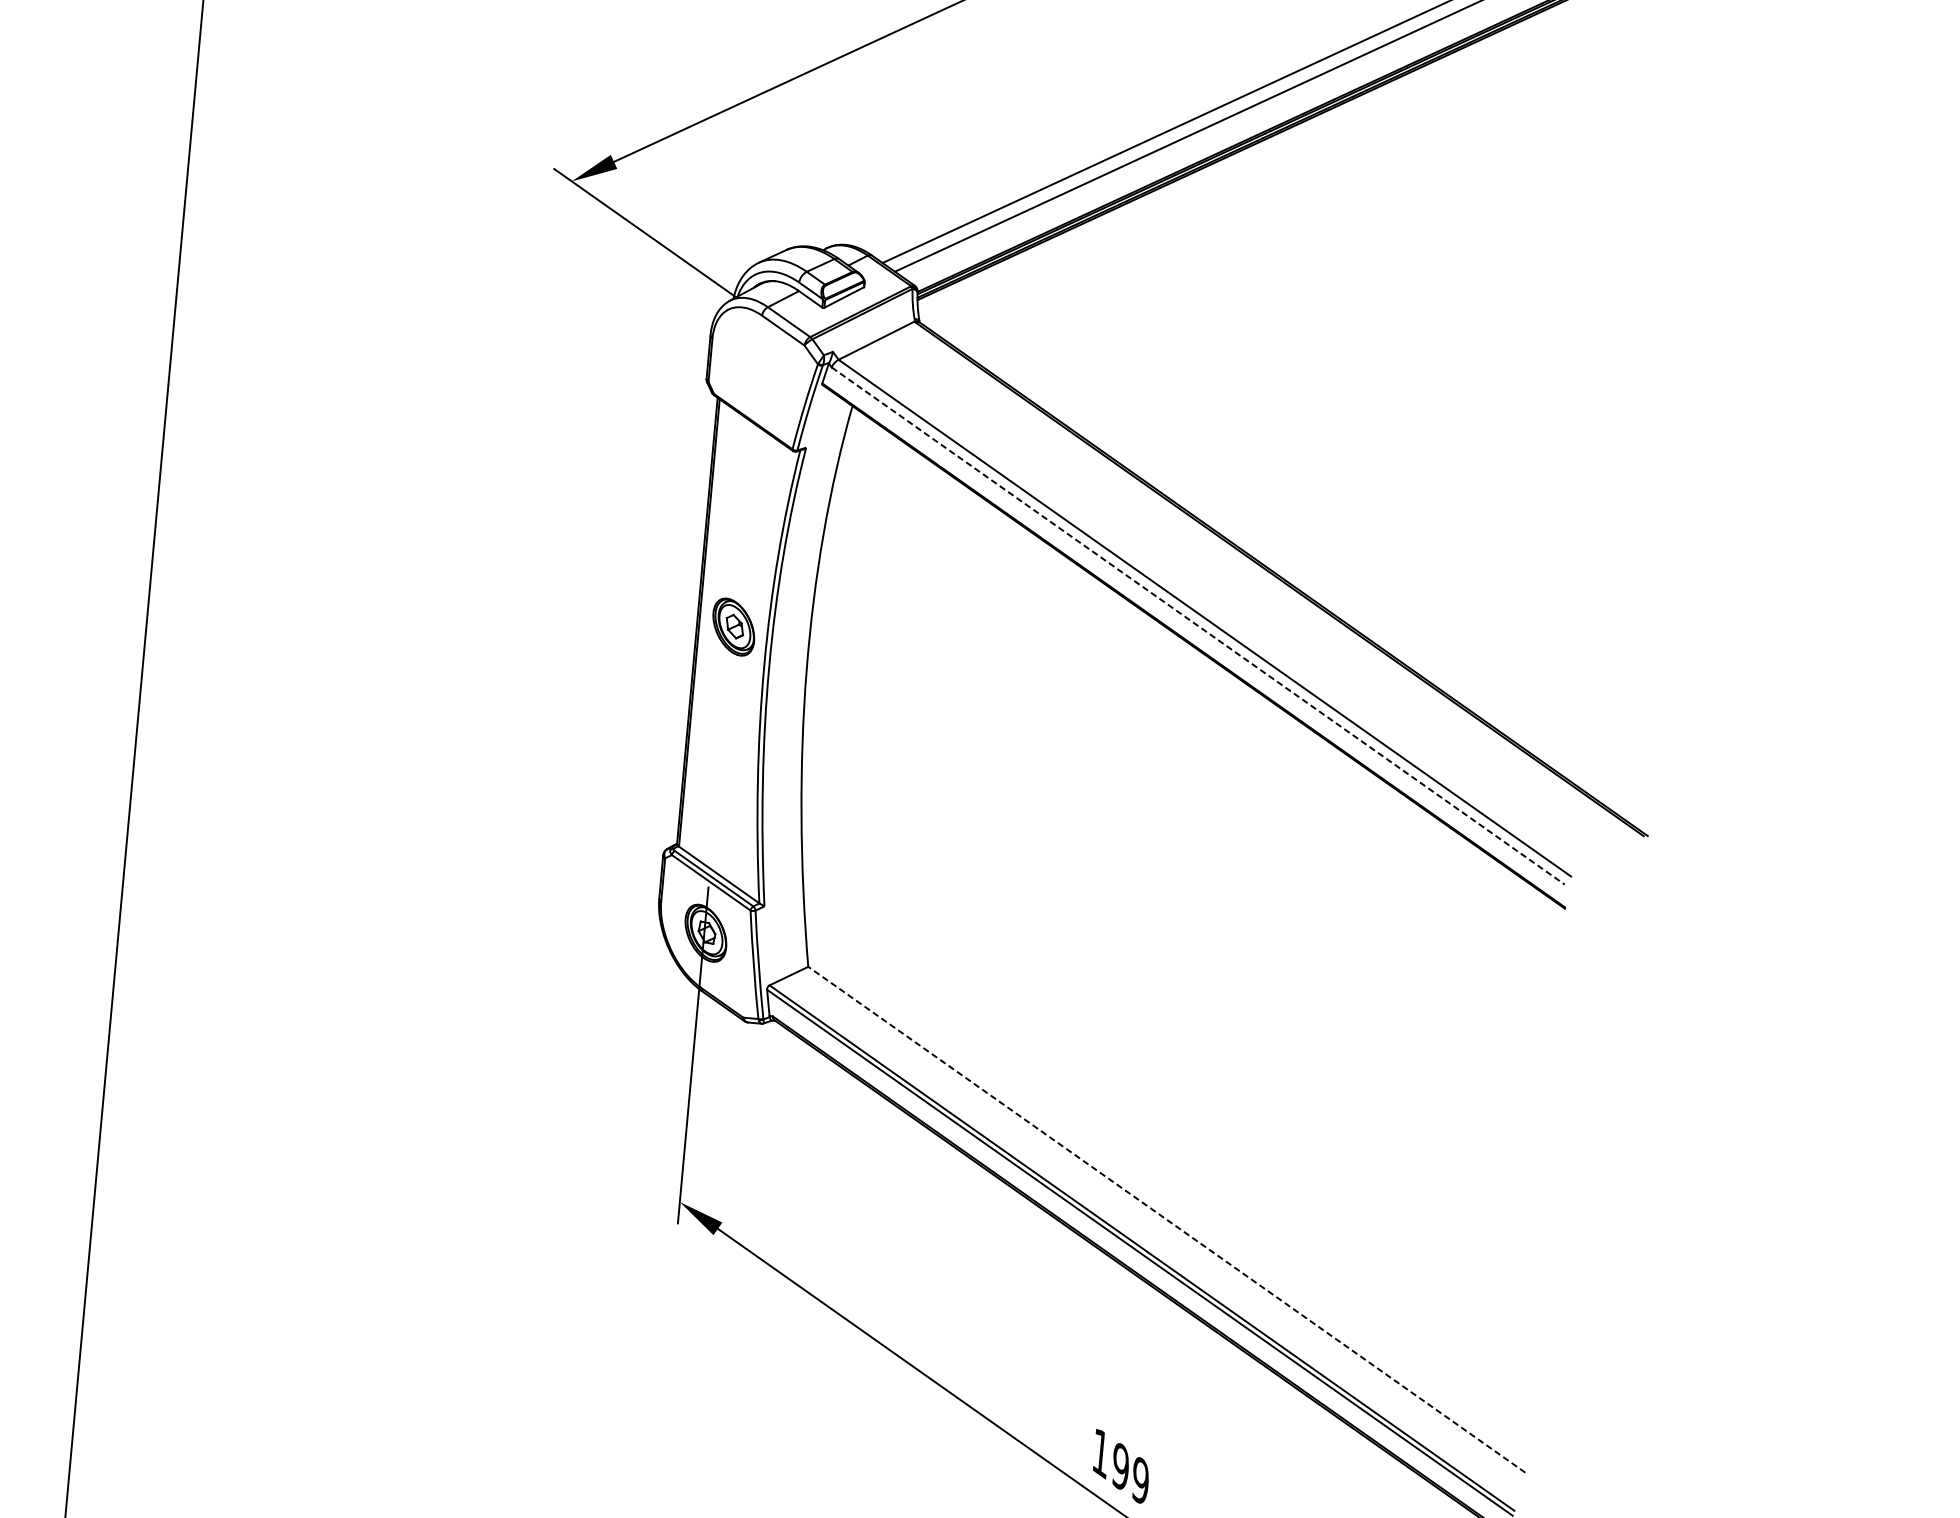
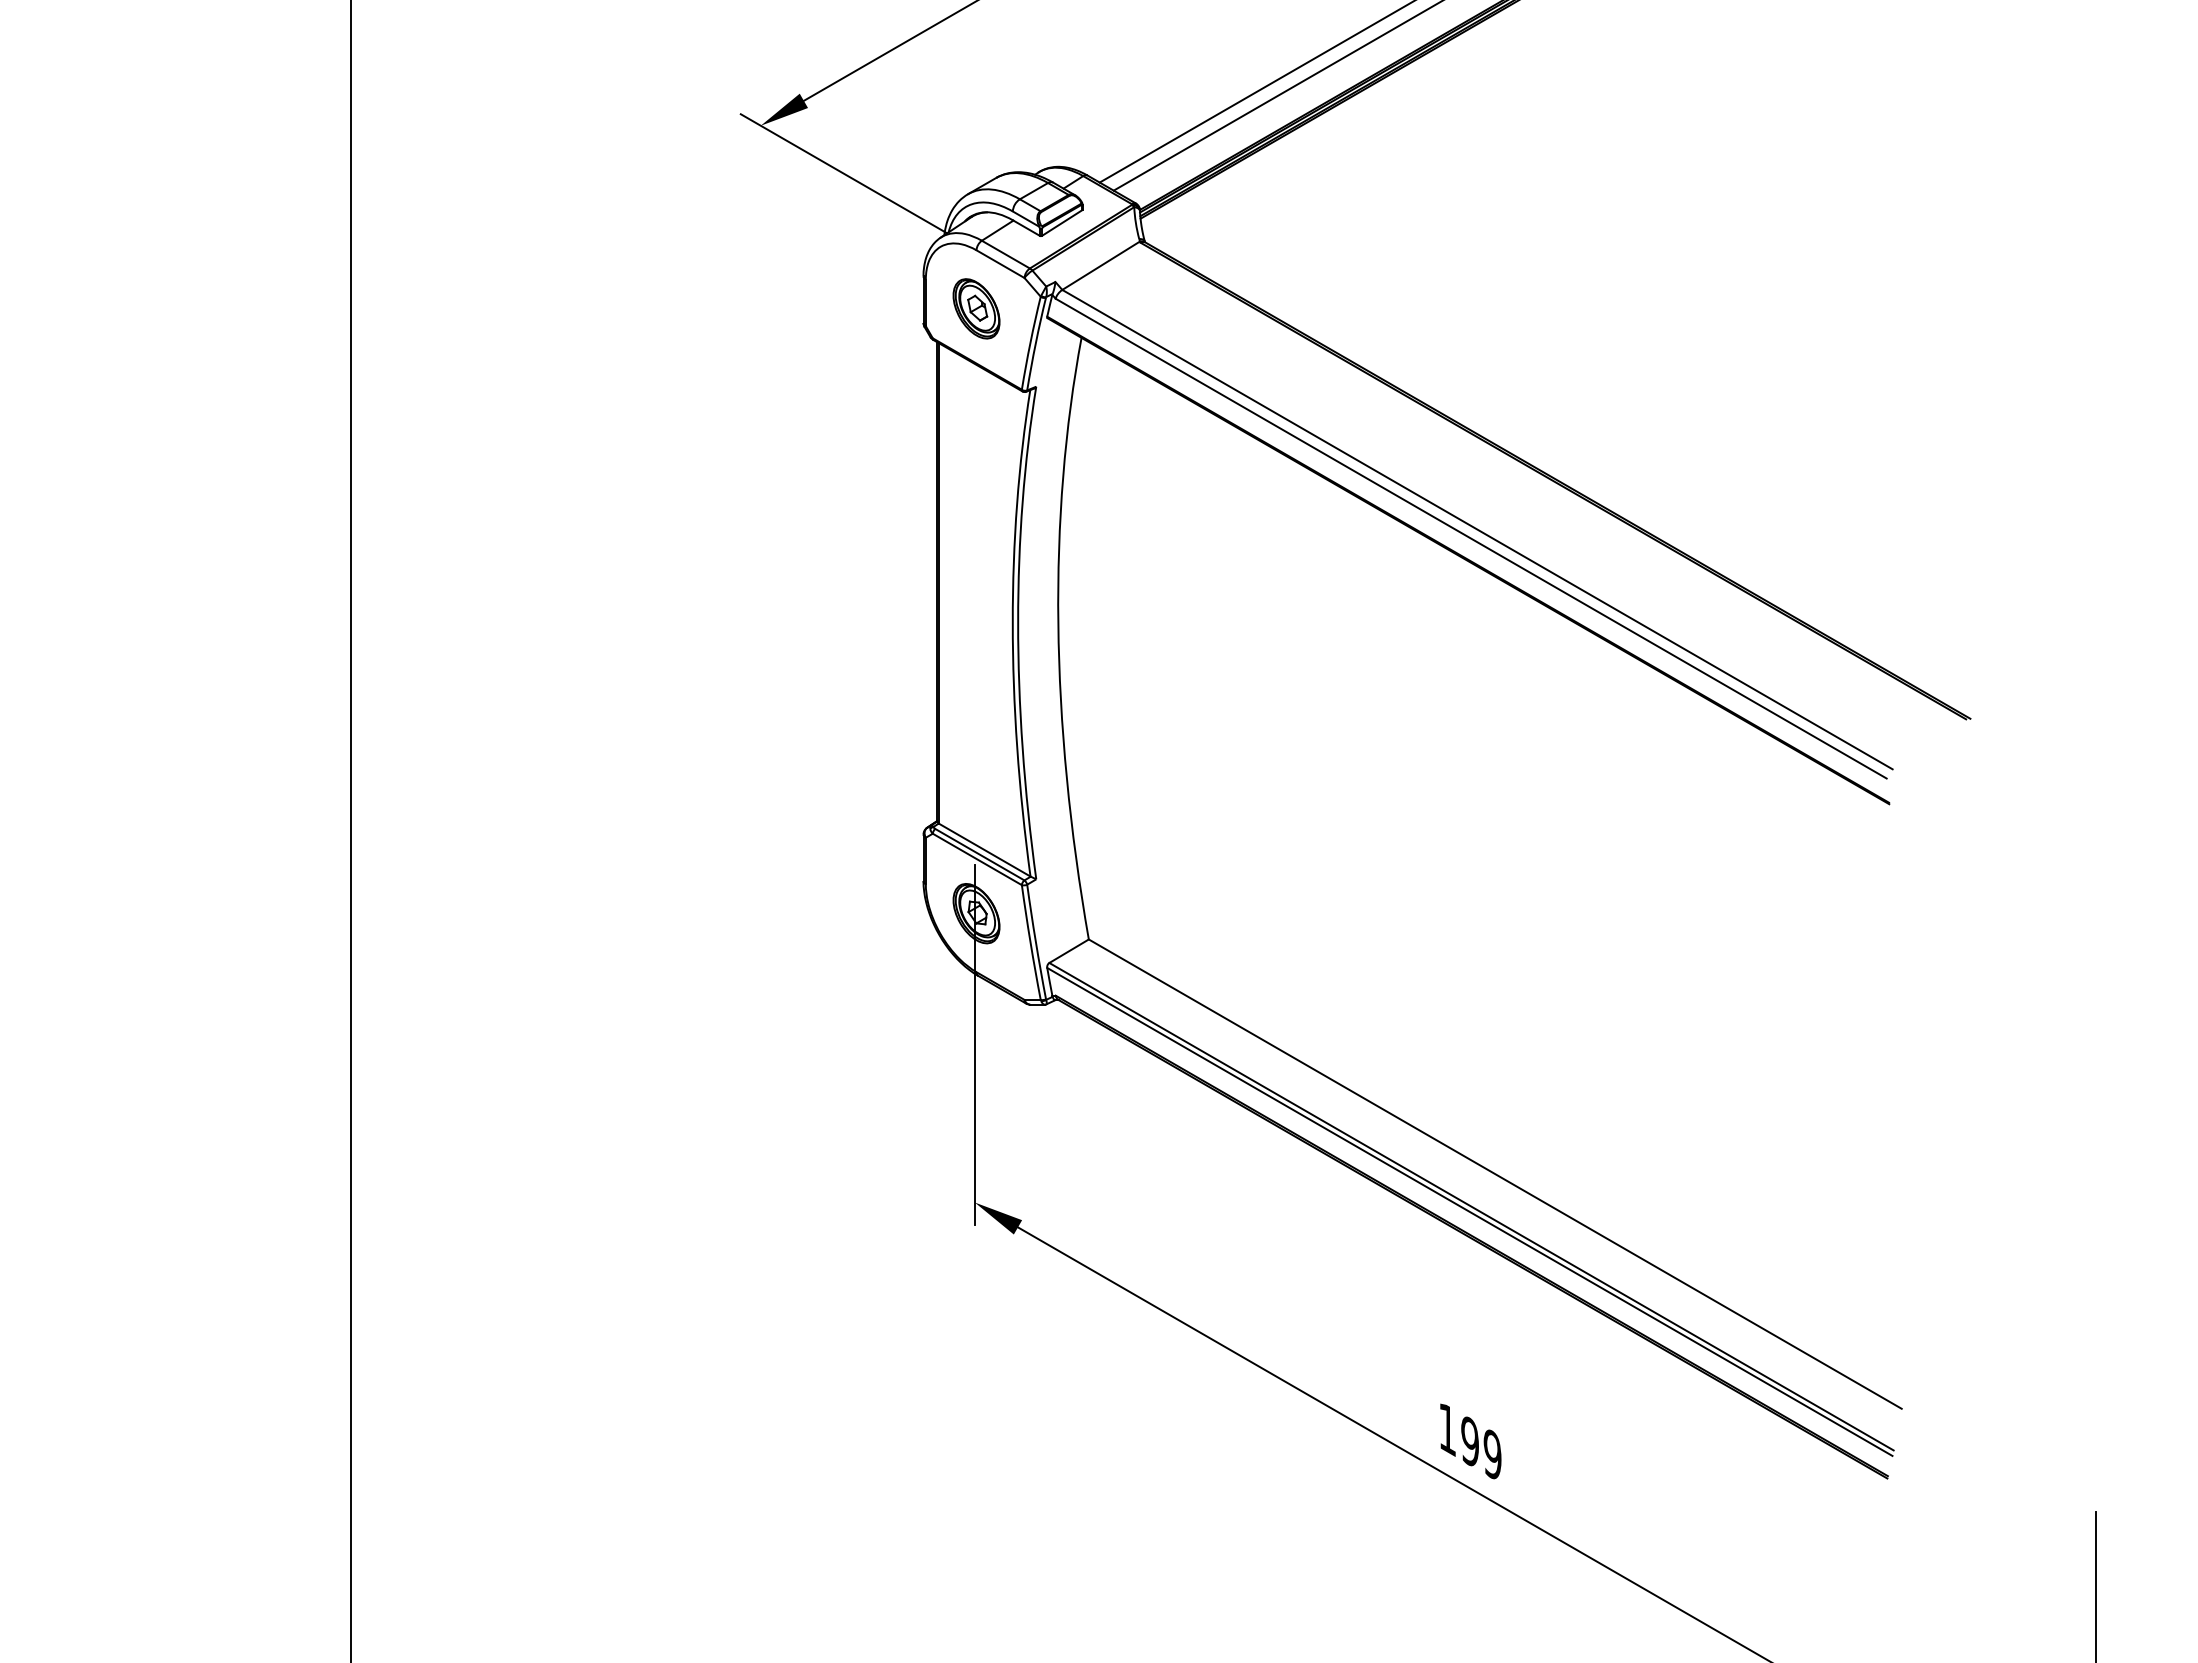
line: (1198, 625) -> (1471, 538), dashed -> solid
part: (733, 626) -> (976, 308), moved
line: (1166, 1219) -> (1494, 1173), dashed -> solid

